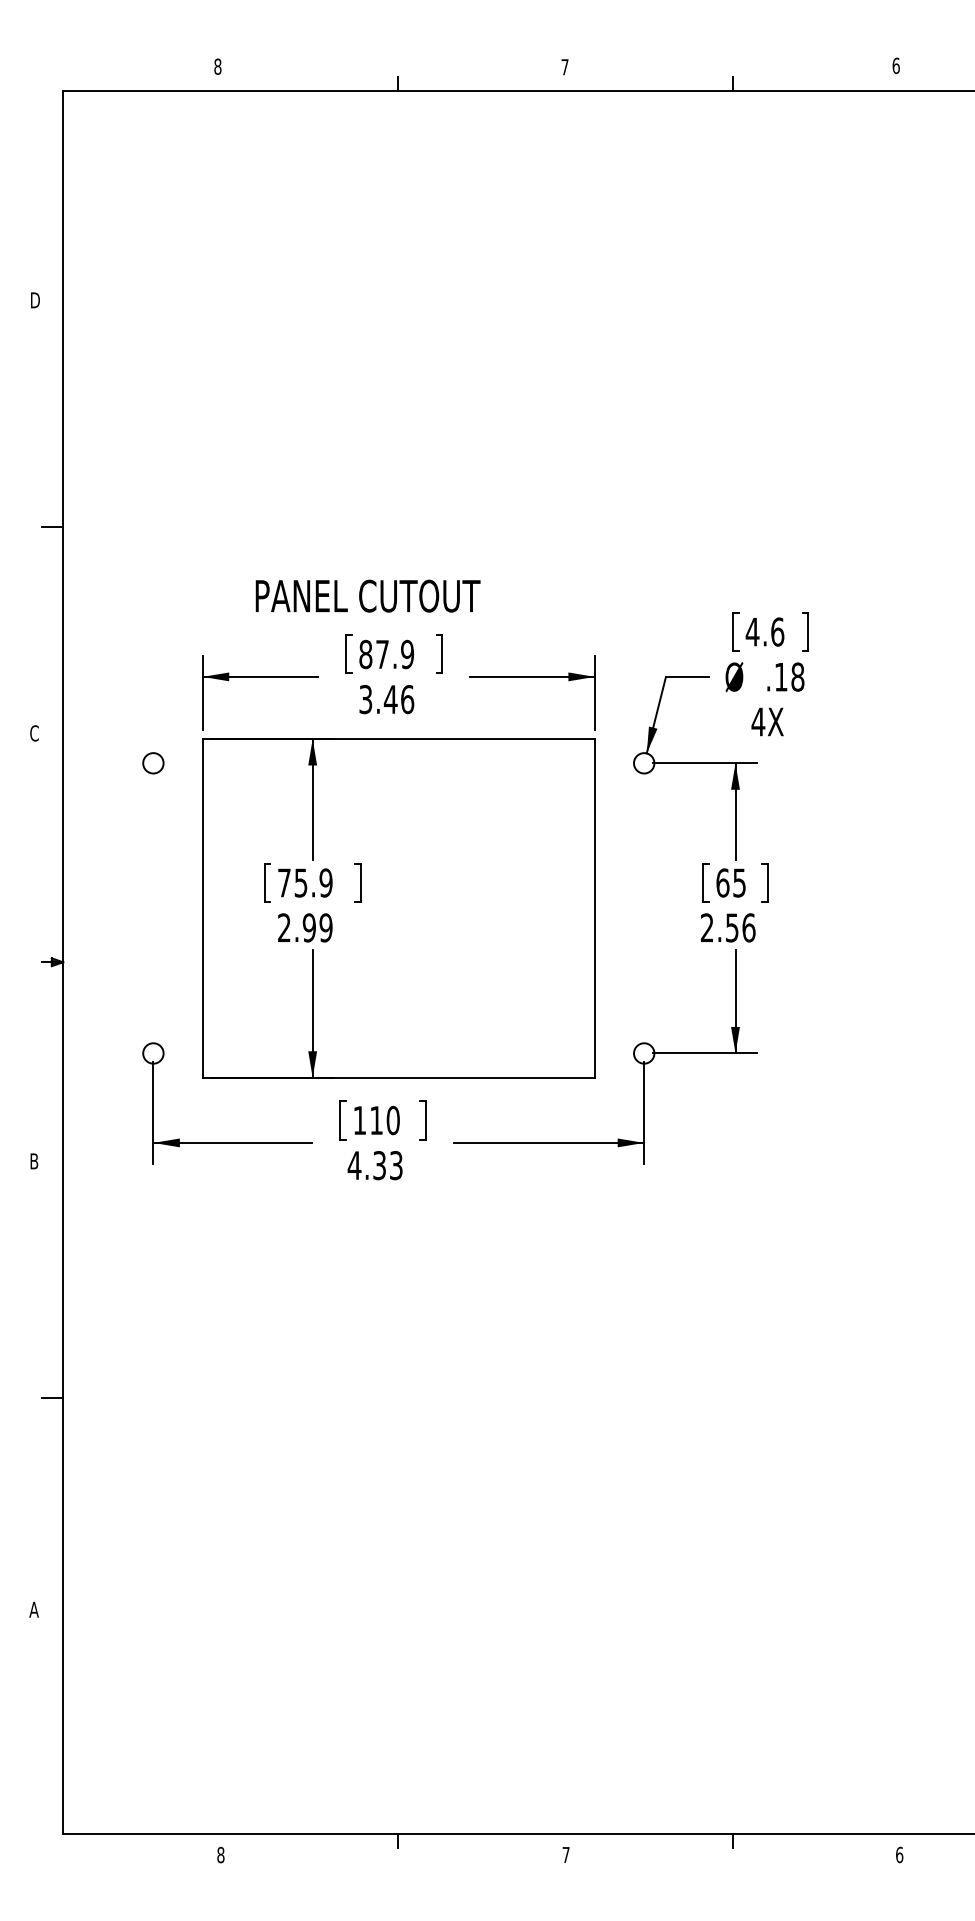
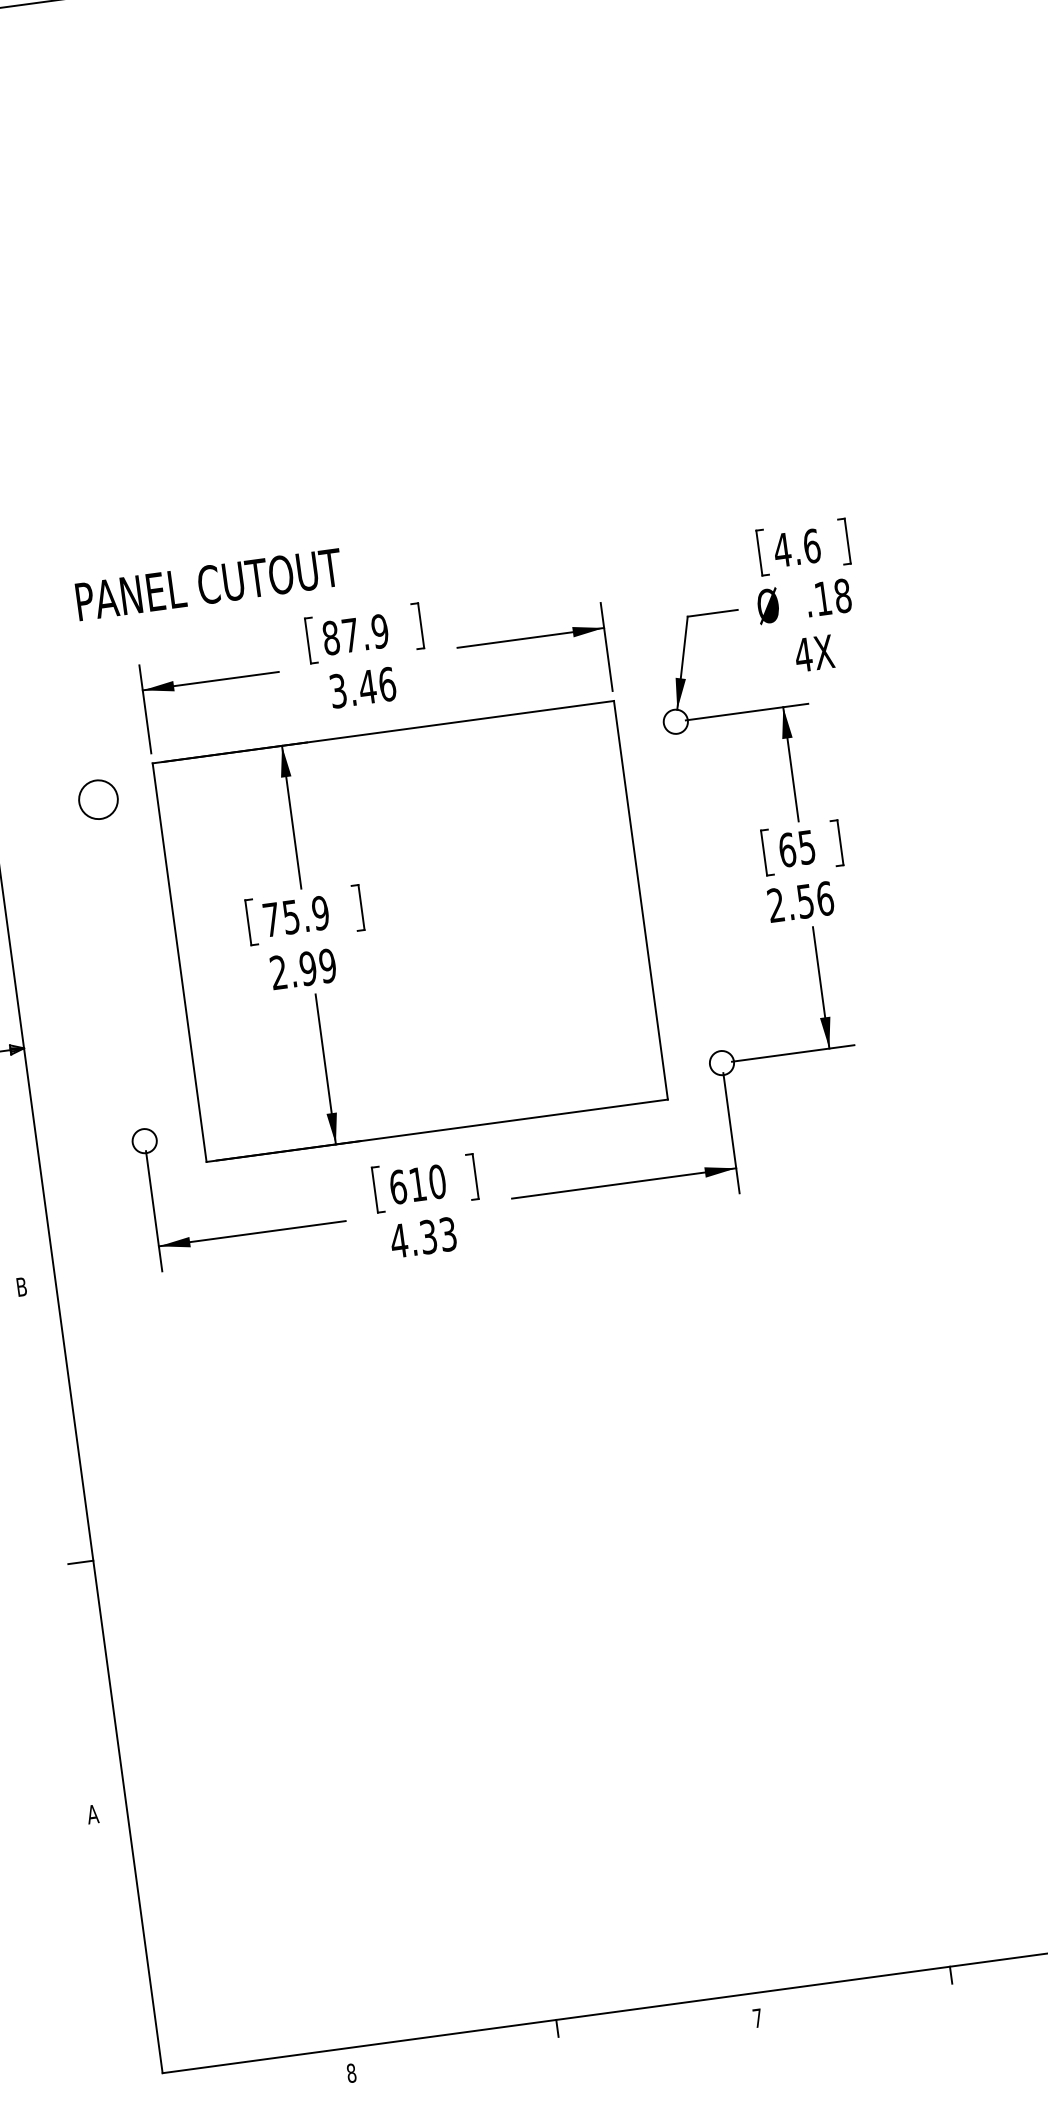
text: (367, 595) -> (208, 584), moved
circle: (153, 763) -> (98, 800), size x1.6
text: (359, 1120) -> (397, 1187), 110 -> 610

